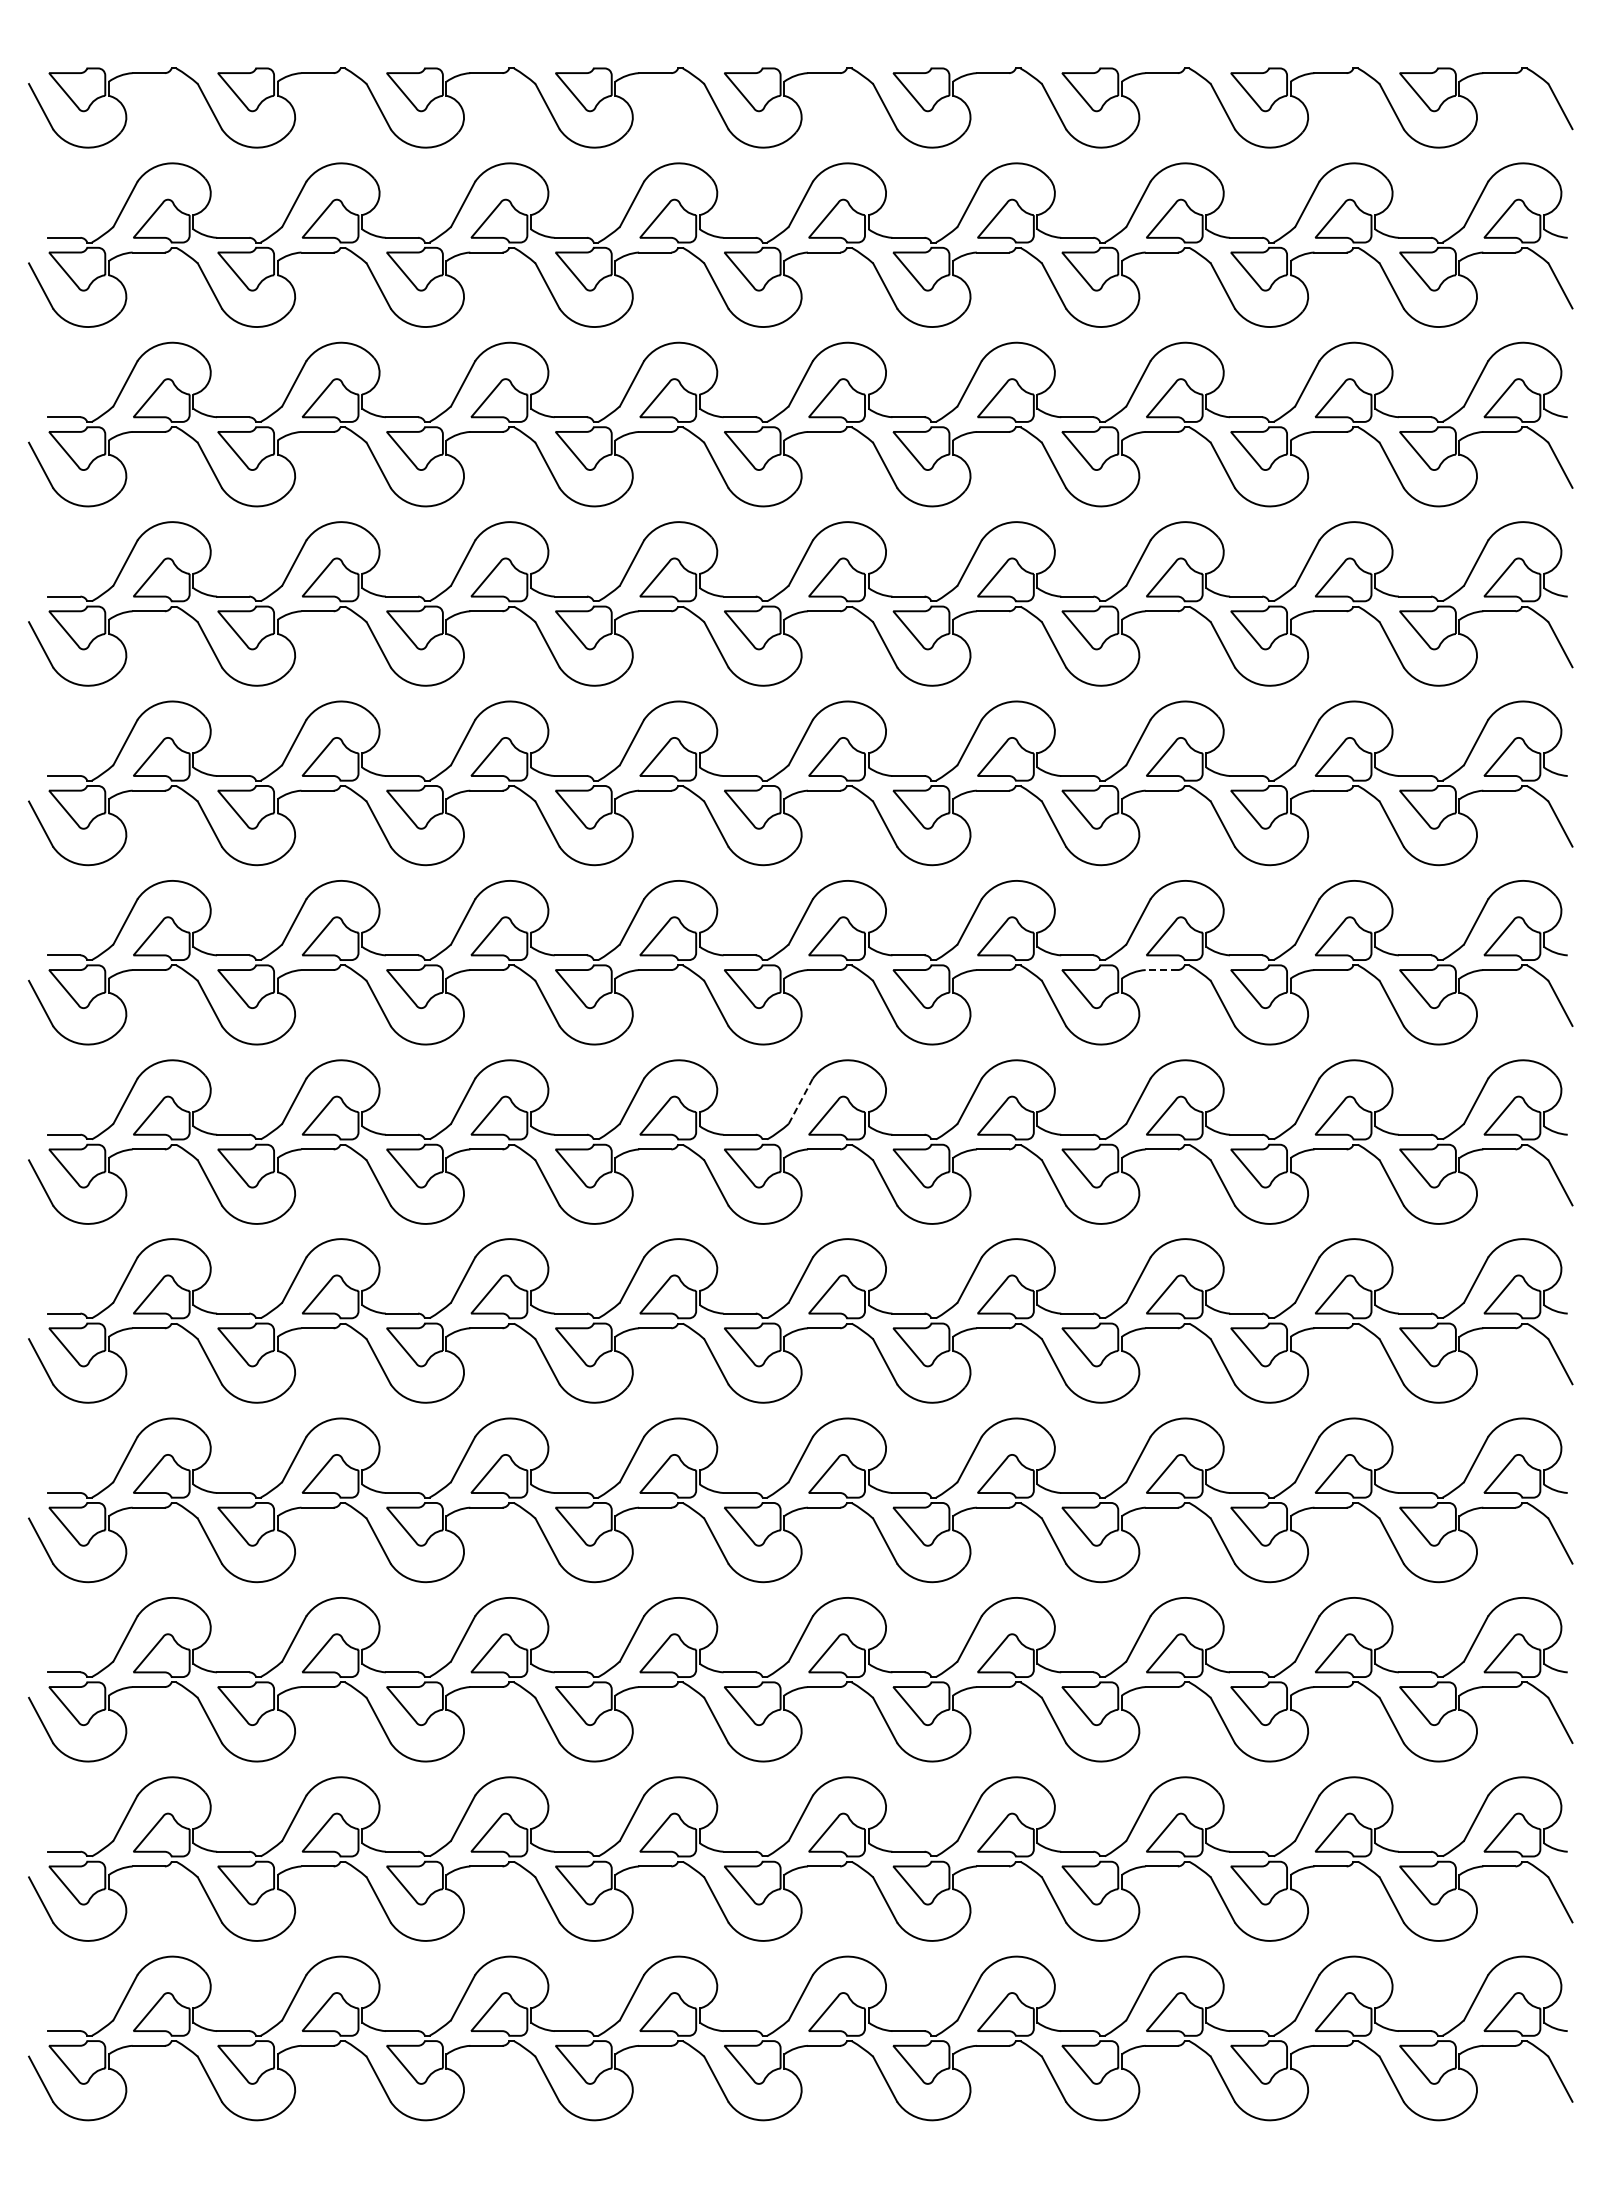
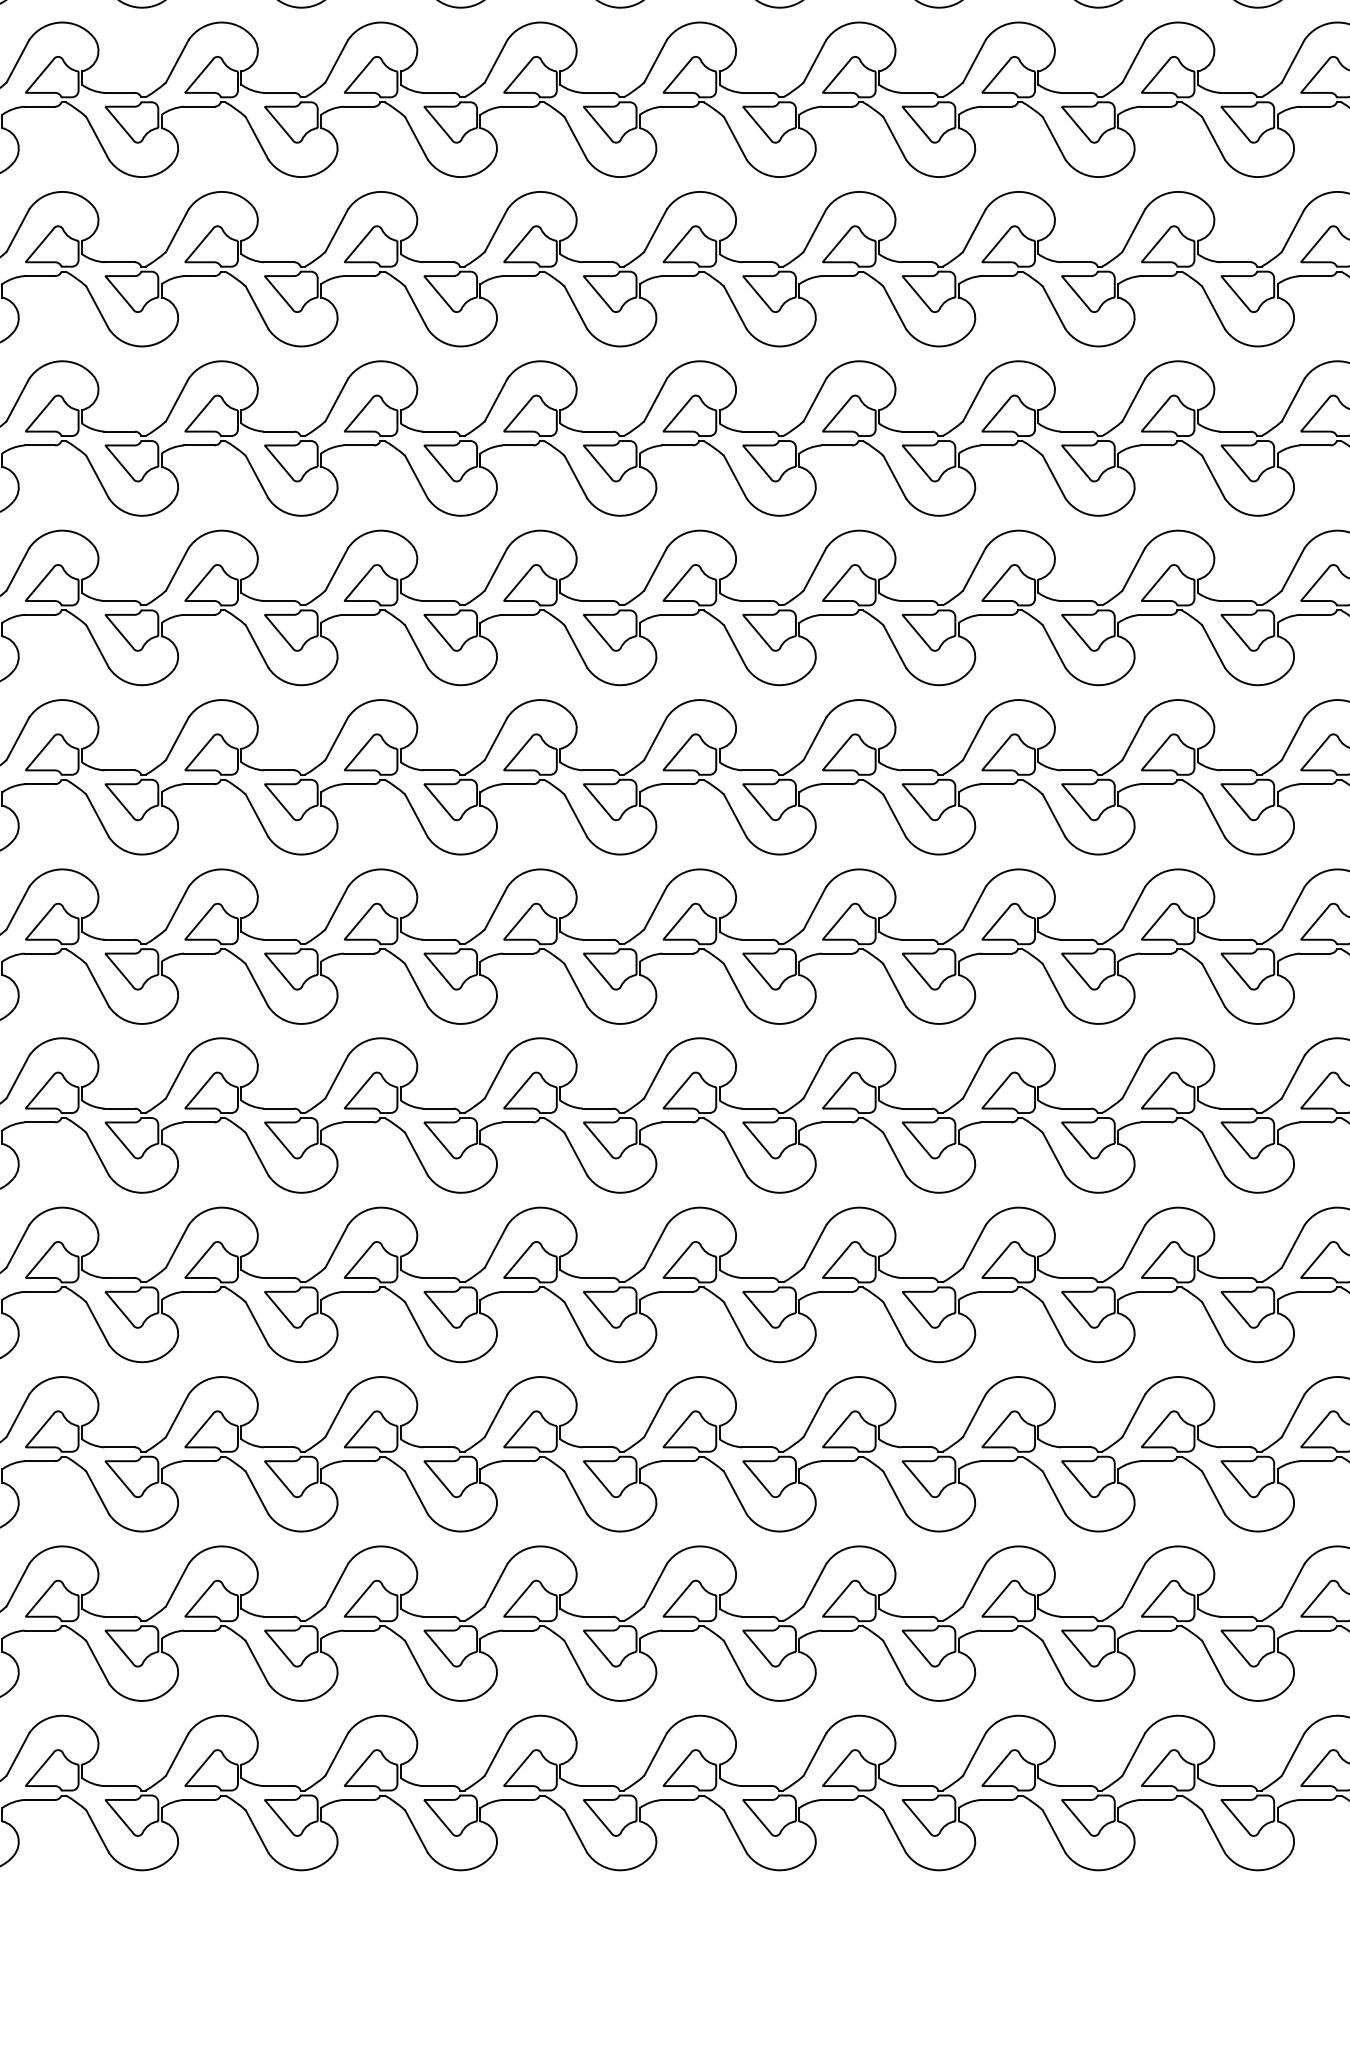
line: (1161, 970) -> (996, 784), dashed -> solid
line: (800, 1101) -> (655, 908), dashed -> solid

